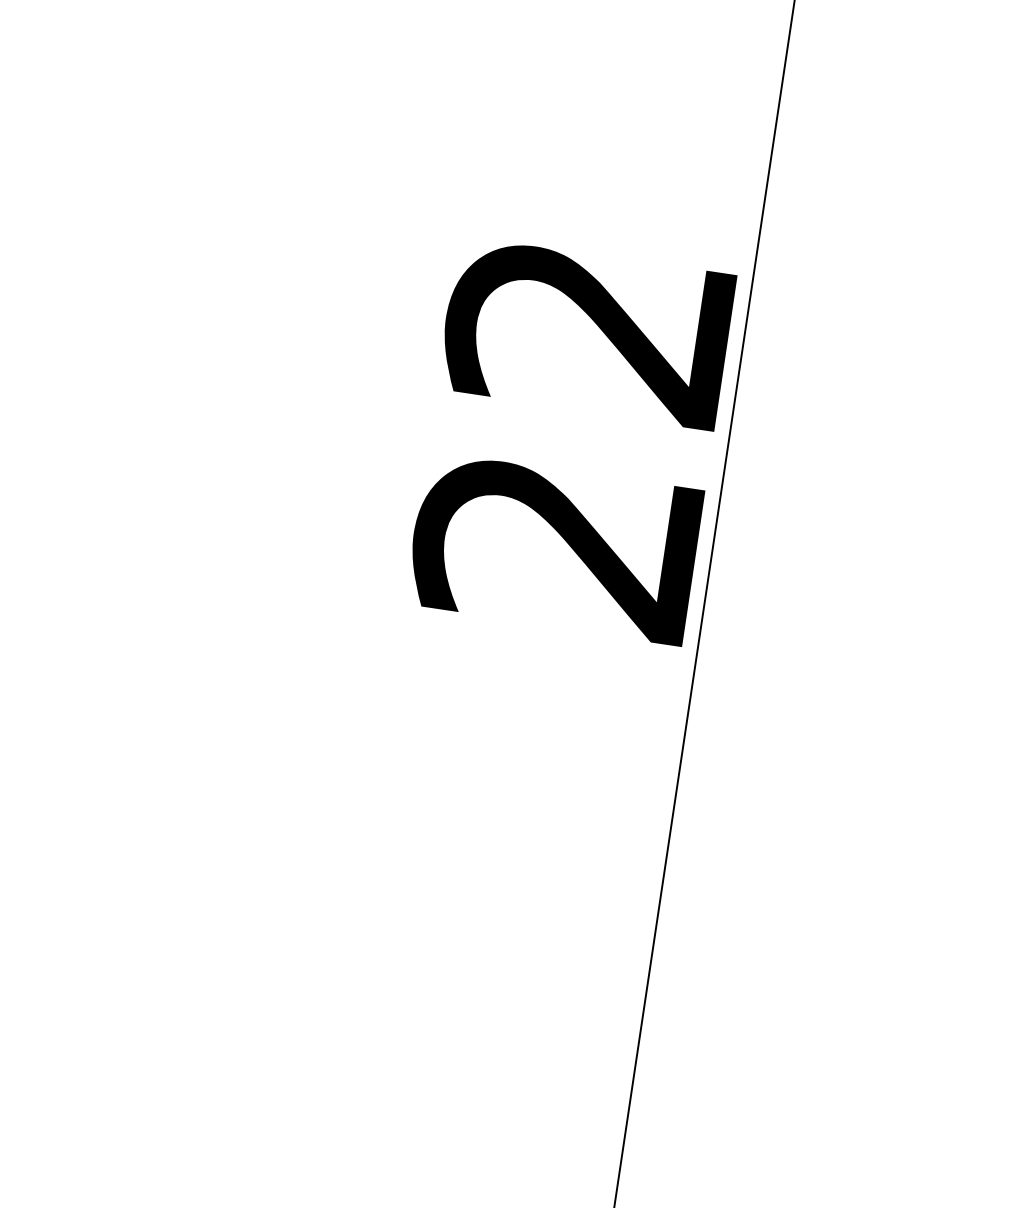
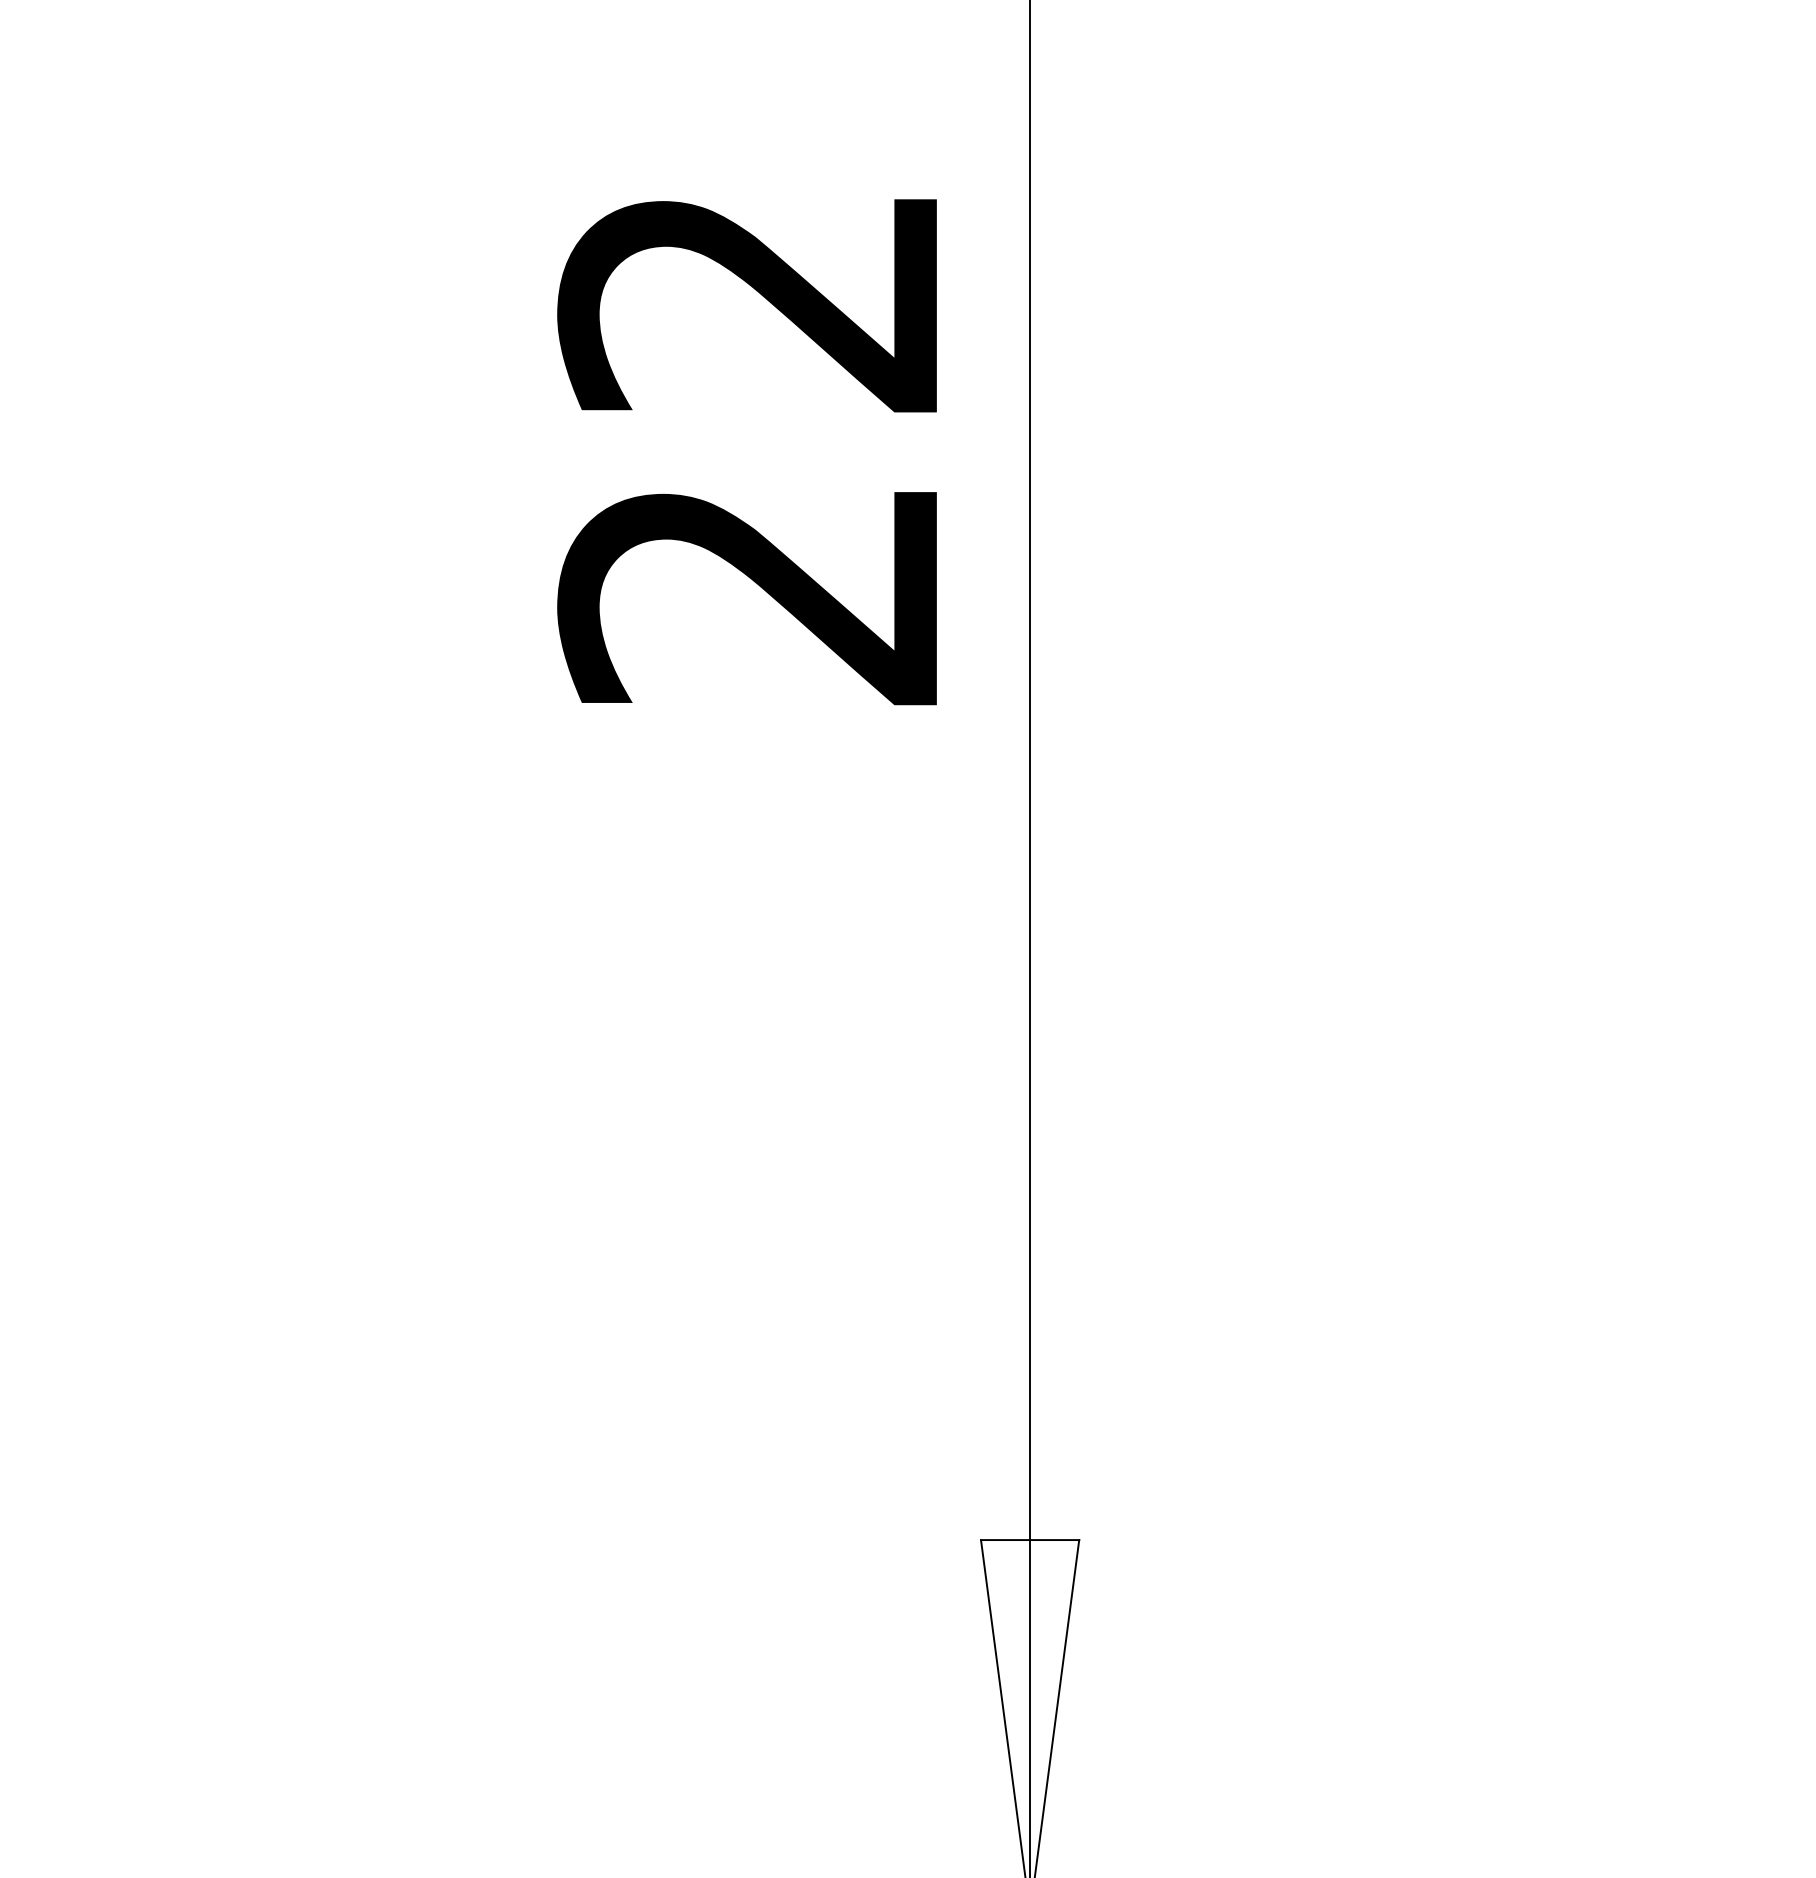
text: (569, 440) -> (746, 452), moved

